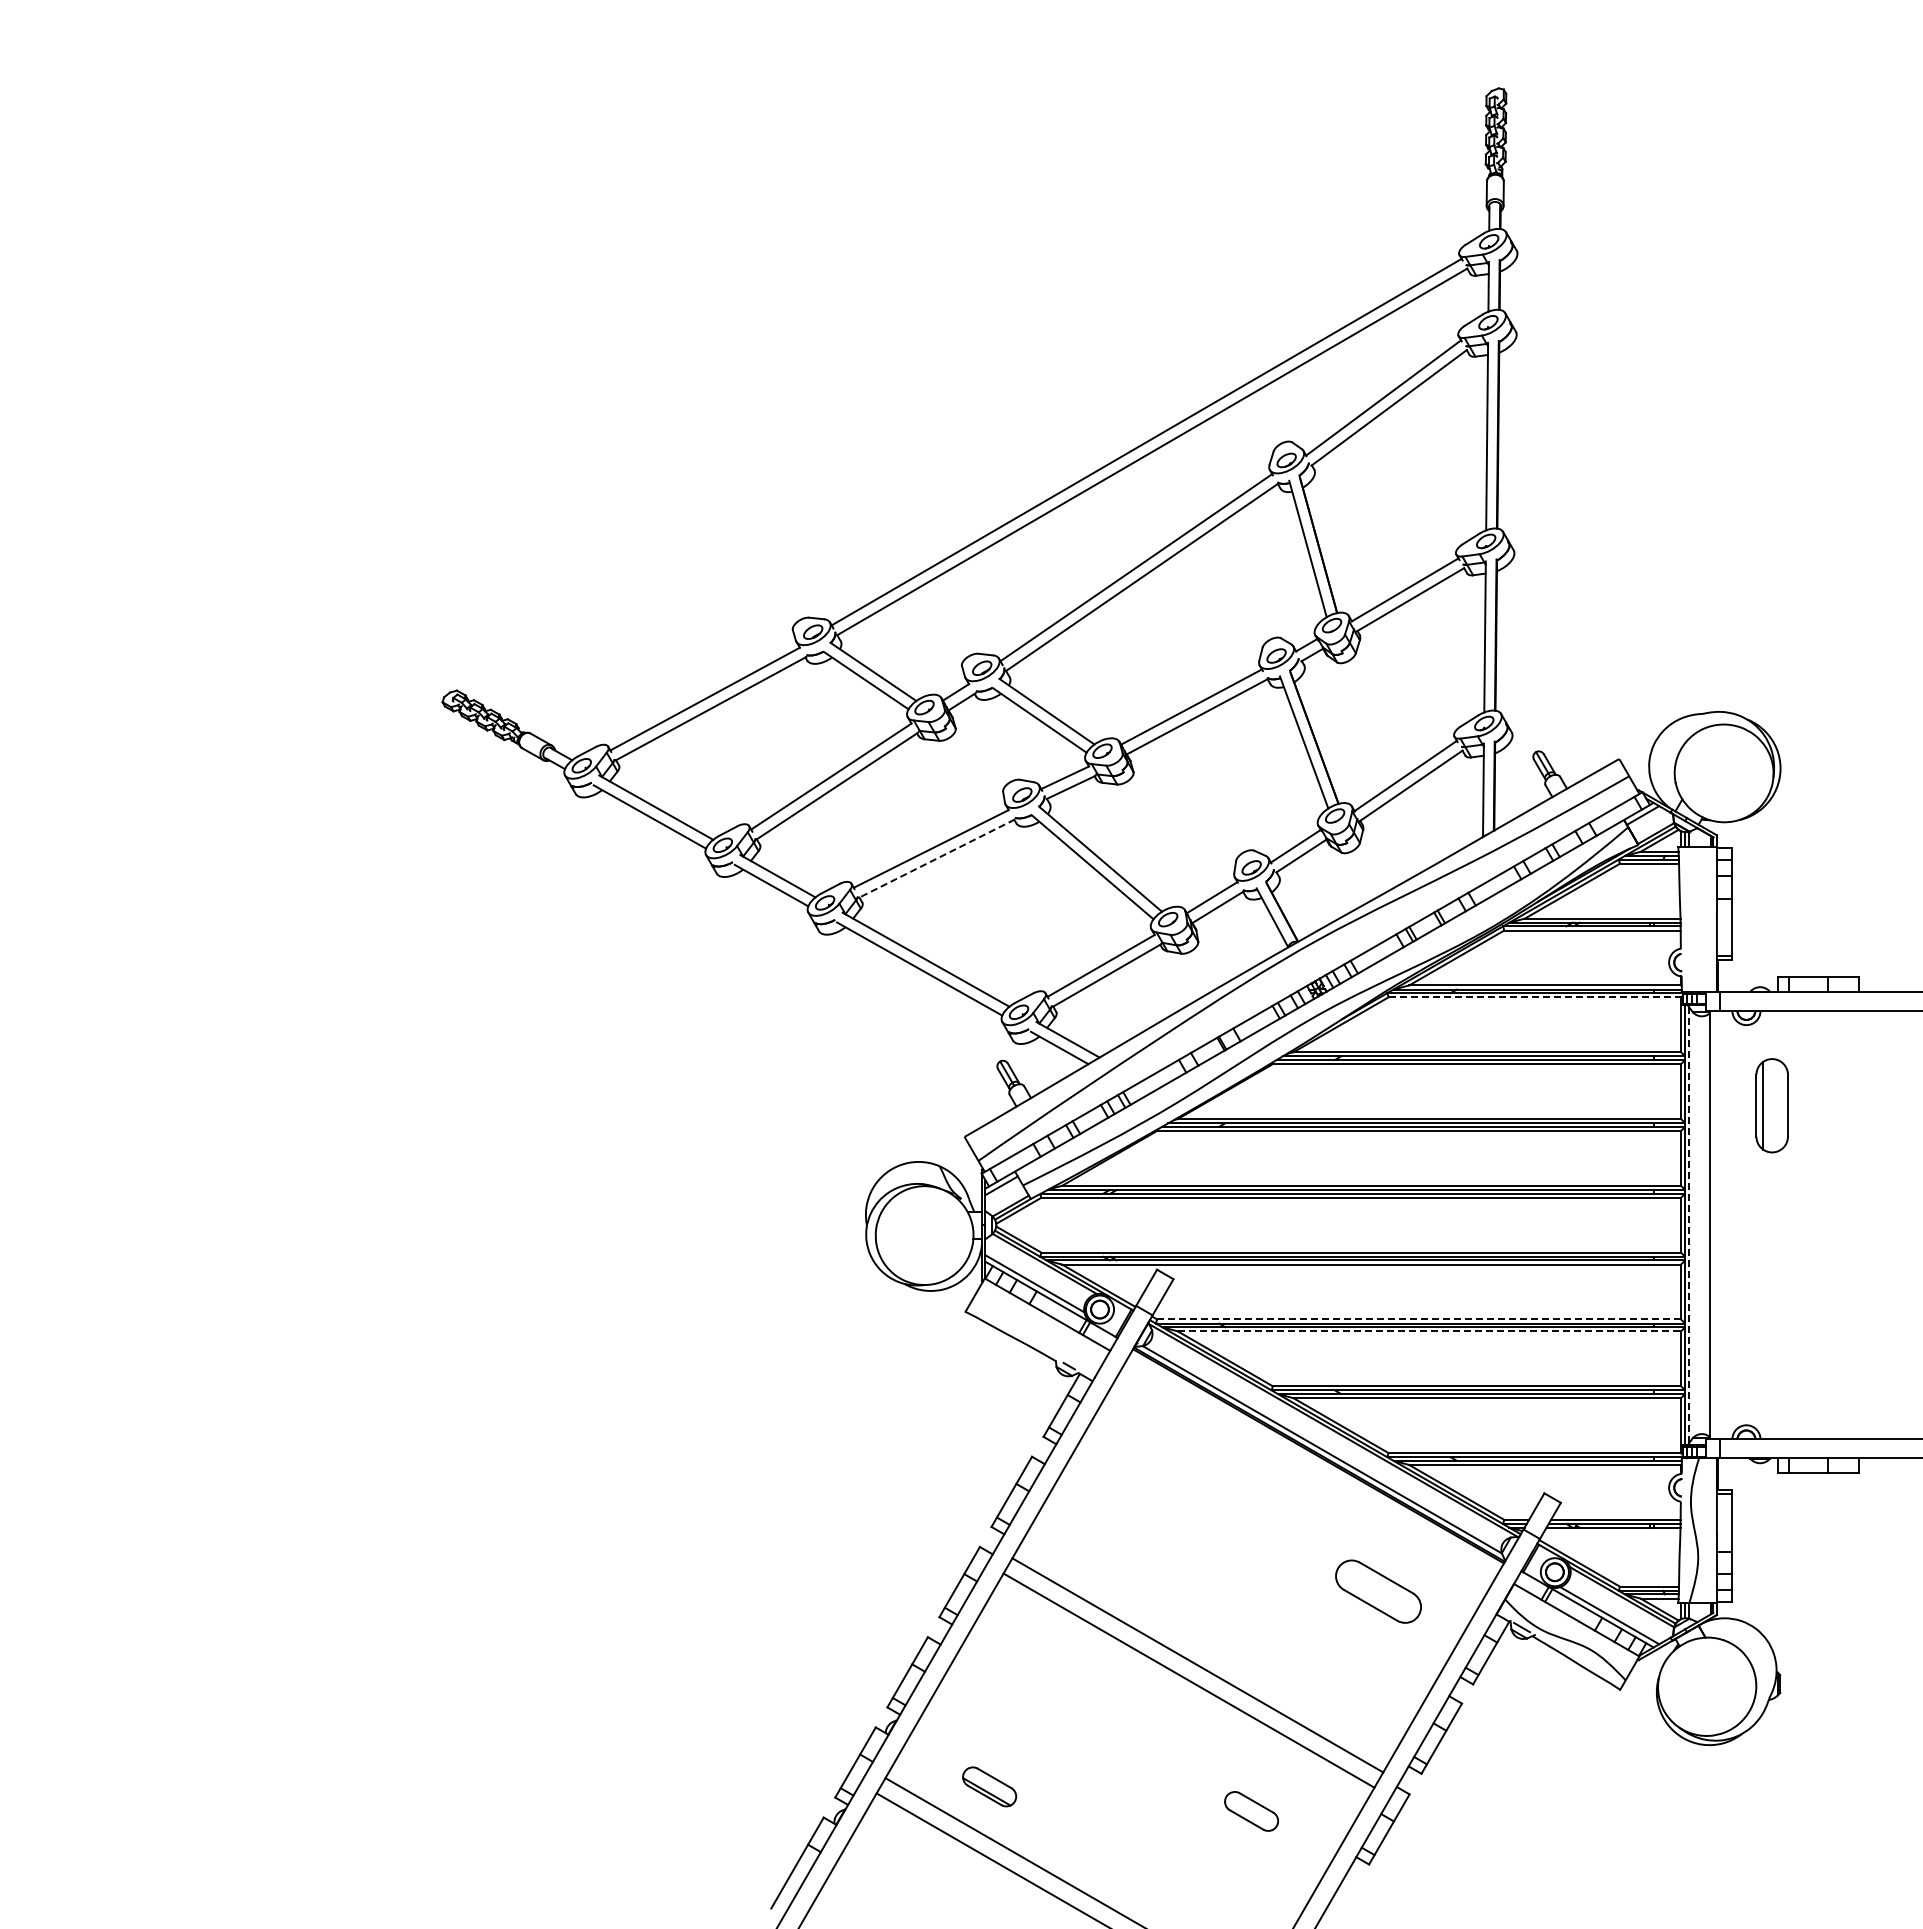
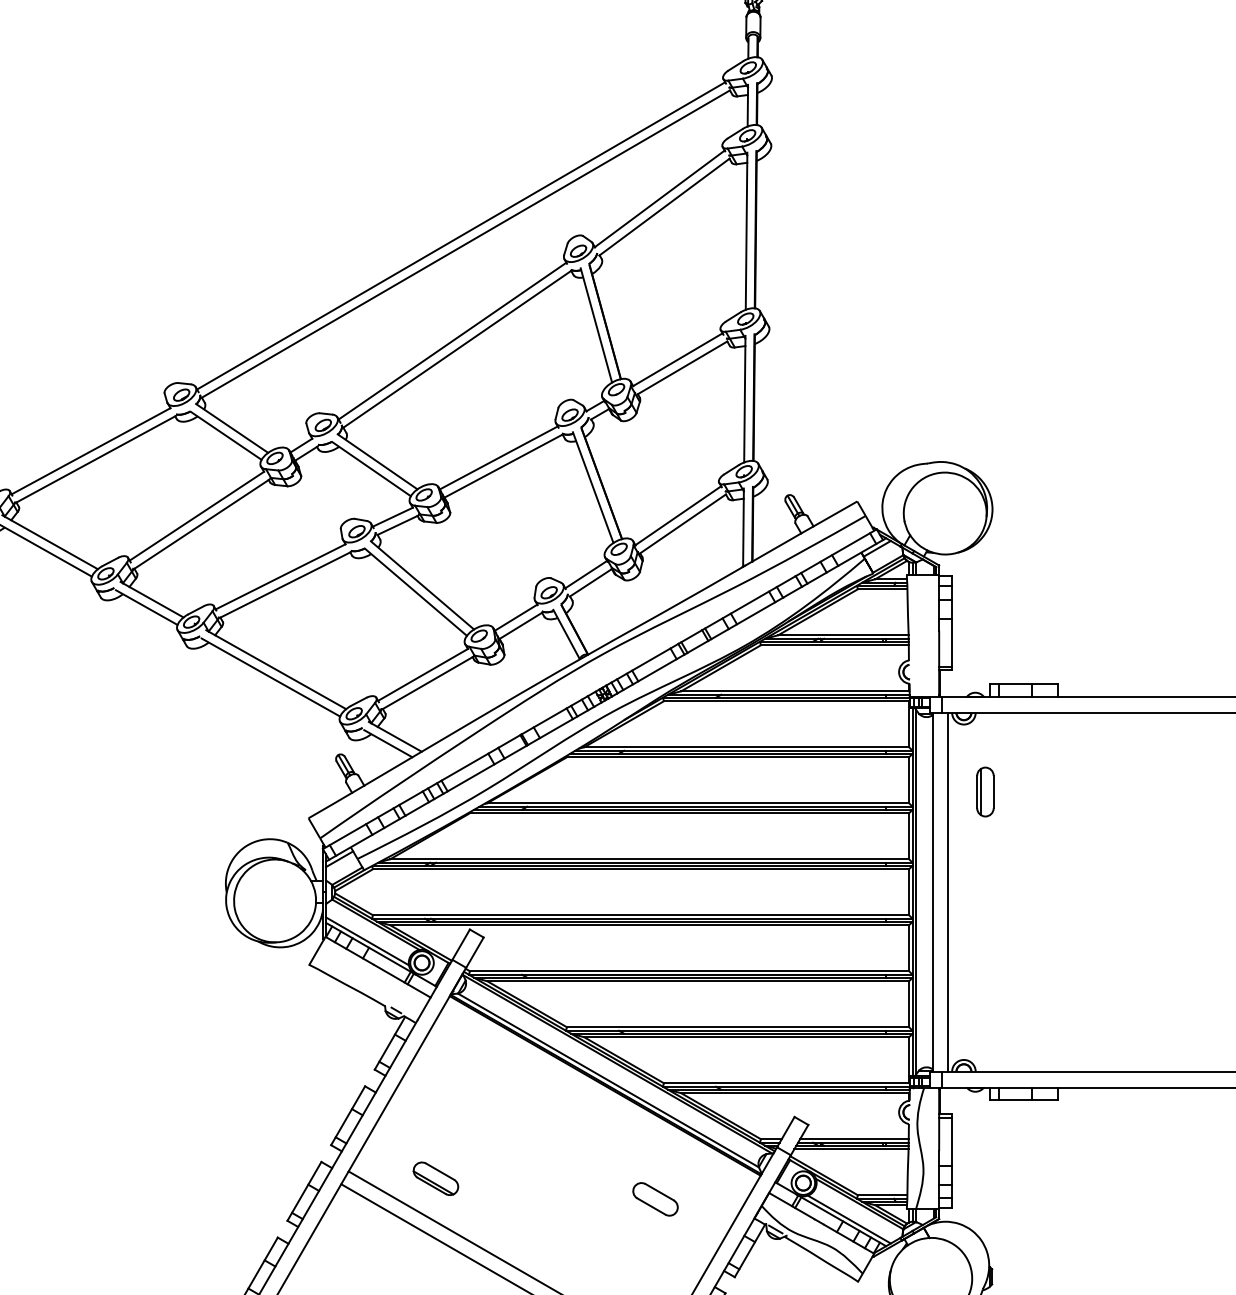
line: (936, 858) -> (285, 584), dashed -> solid
line: (1535, 997) -> (787, 701), dashed -> solid
part: (1771, 1105) -> (984, 791), size x0.62
line: (1689, 1225) -> (916, 892), dashed -> solid
line: (1727, 1225) -> (948, 892), added
line: (1419, 1319) -> (689, 971), dashed -> solid
line: (1429, 1331) -> (698, 981), dashed -> solid
line: (1612, 1531) -> (851, 1148), added
part: (1116, 1566) -> (435, 1178), added
part: (1378, 1591) -> (655, 1199), size x0.62

